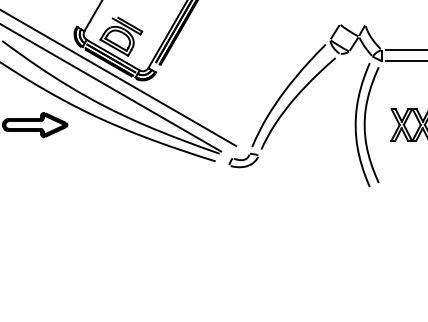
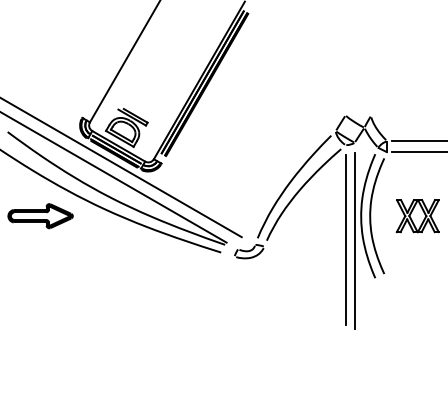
line: (339, 148) -> (345, 239), added
line: (348, 149) -> (354, 240), added

